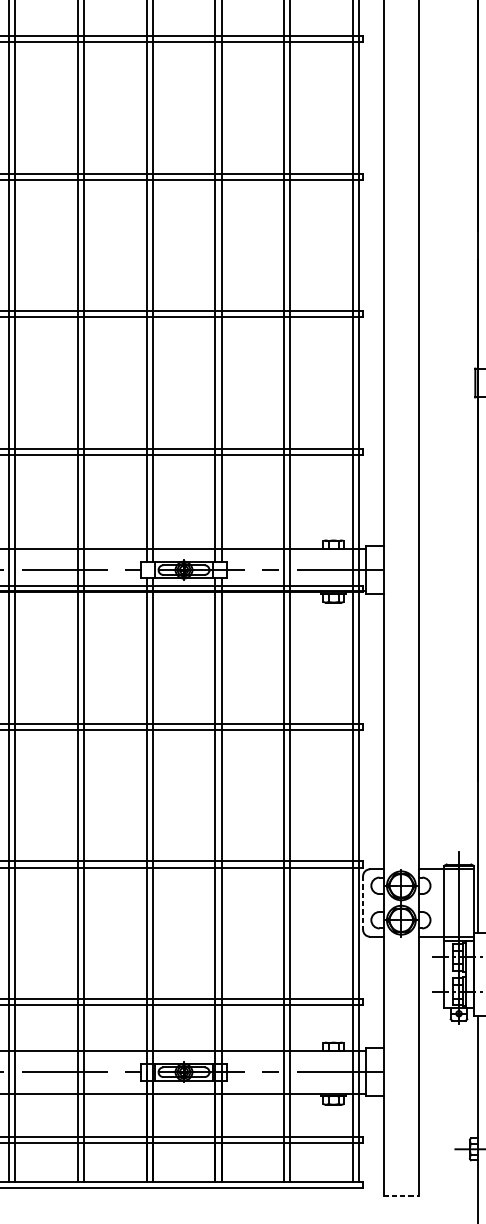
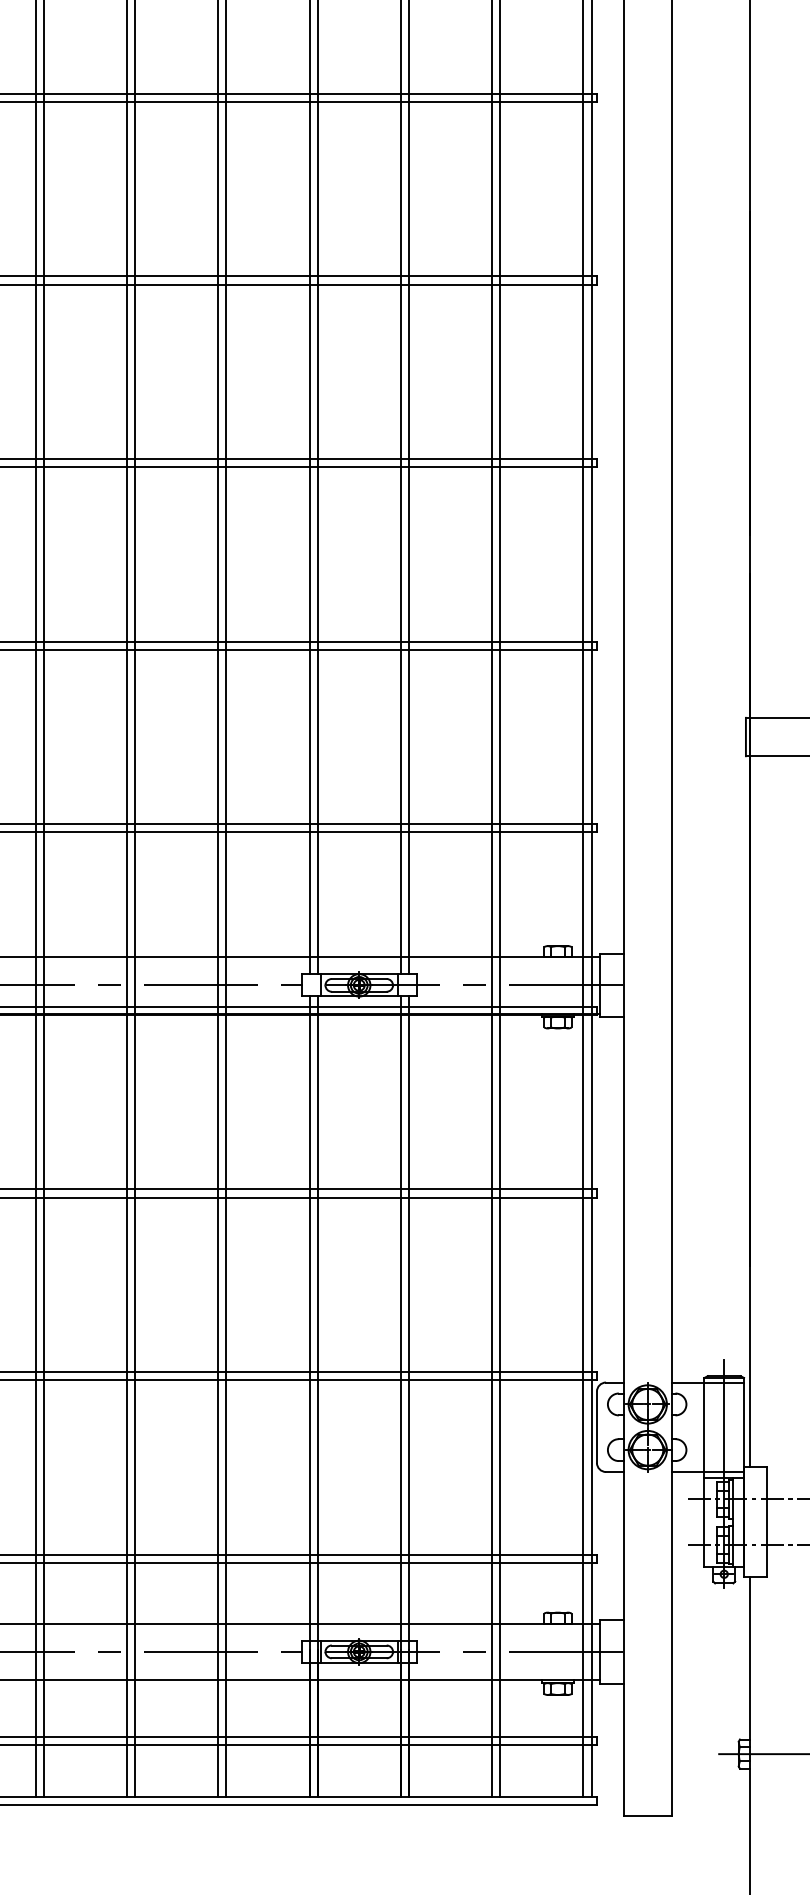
line: (362, 903) -> (596, 1427), dashed -> solid
line: (401, 1196) -> (647, 1816), dashed -> solid

